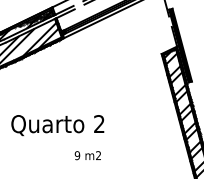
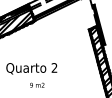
text: (88, 154) -> (37, 84), moved

